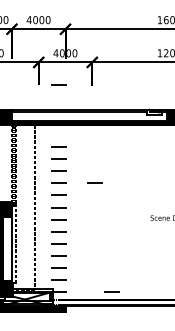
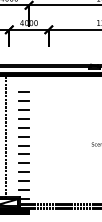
line: (58, 84) -> (23, 46), removed
line: (94, 182) -> (50, 118), removed
line: (111, 291) -> (62, 198), removed

